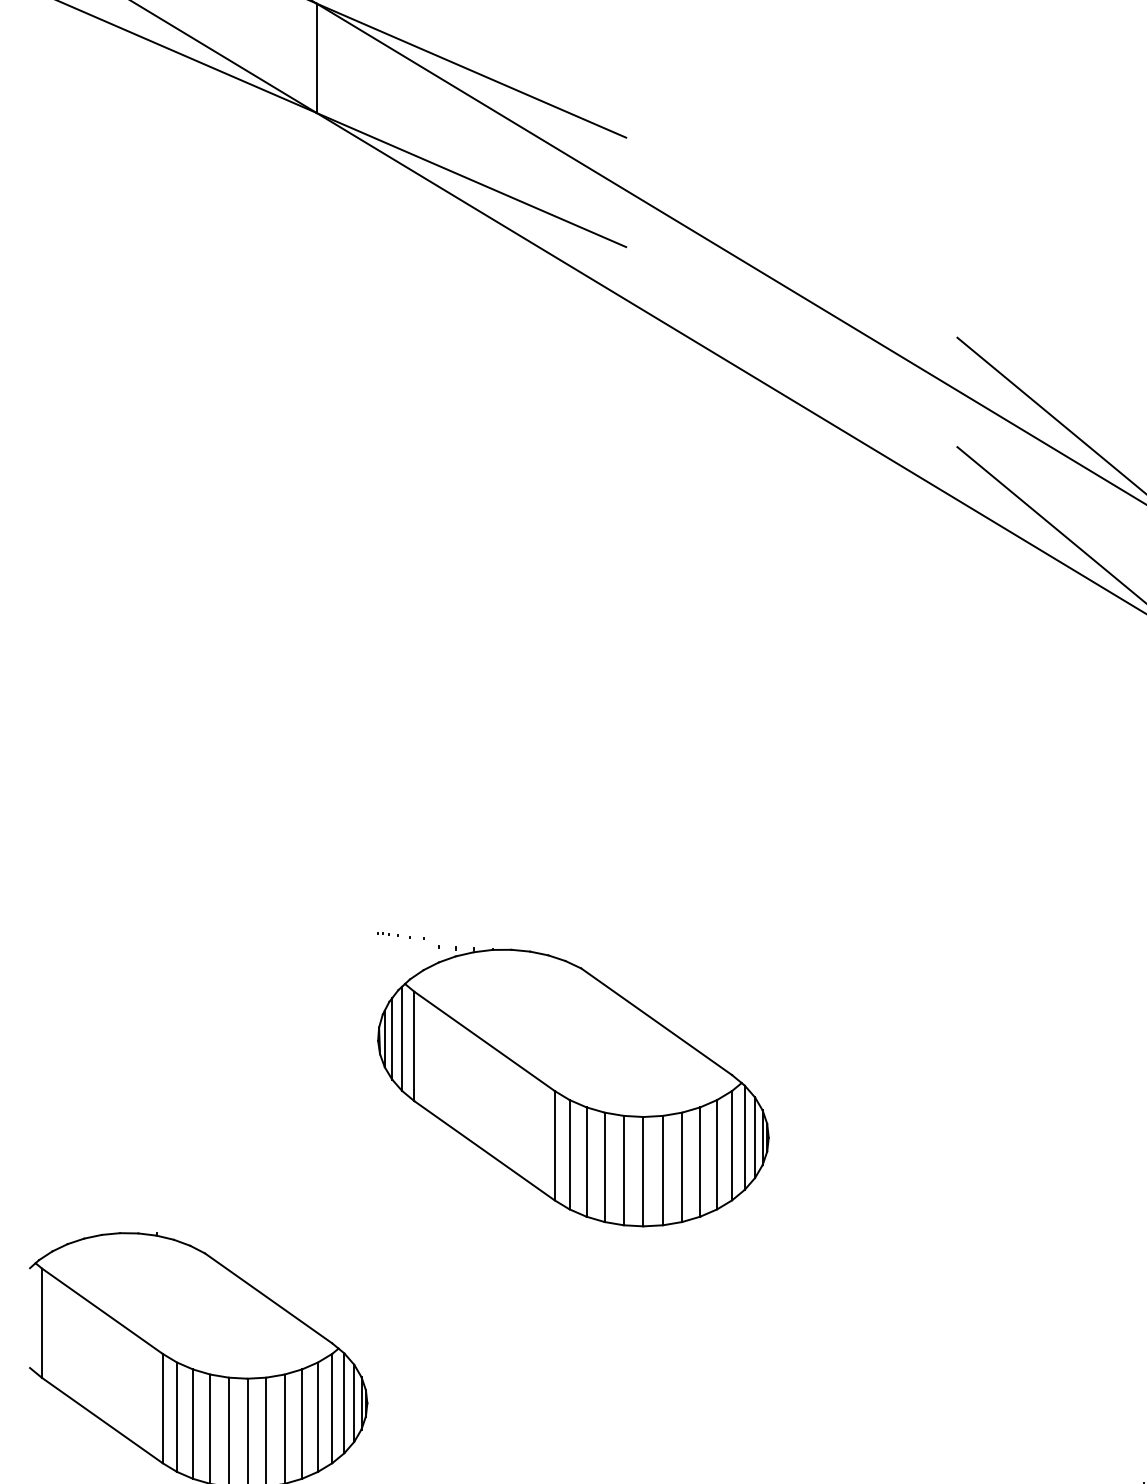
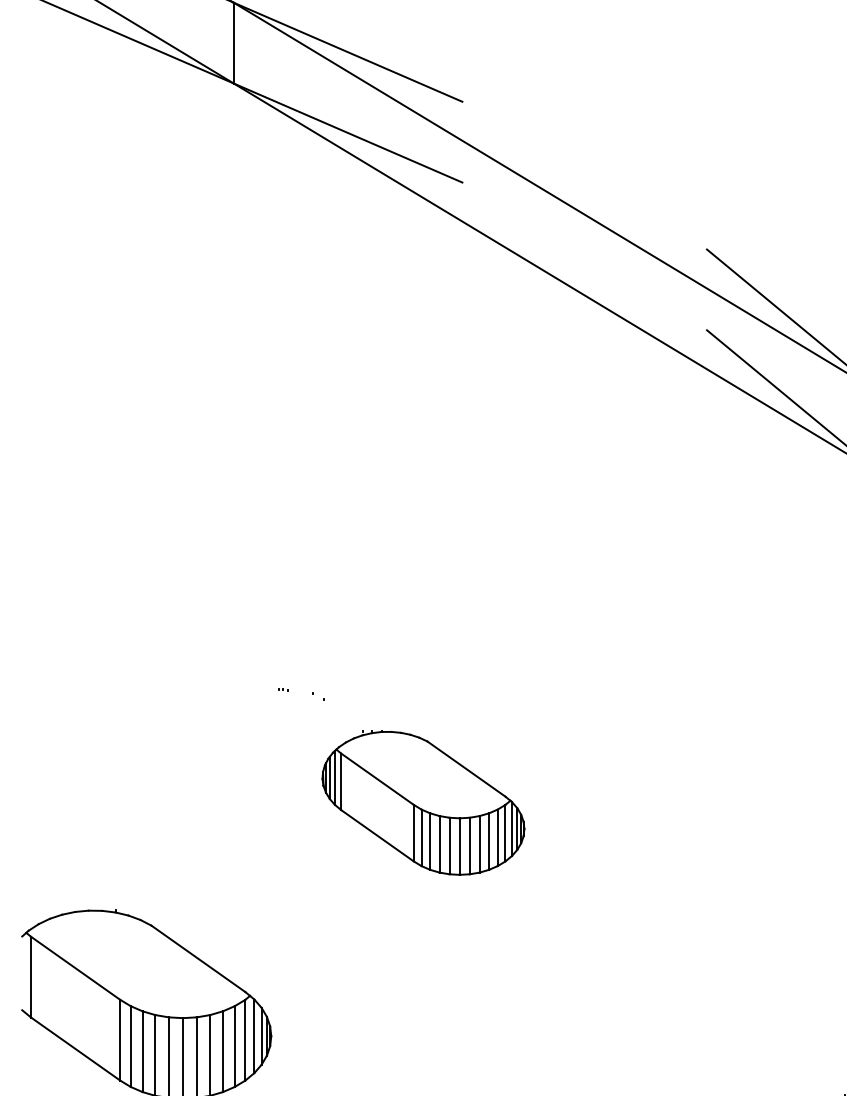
part: (573, 1086) -> (423, 802), size x0.7

